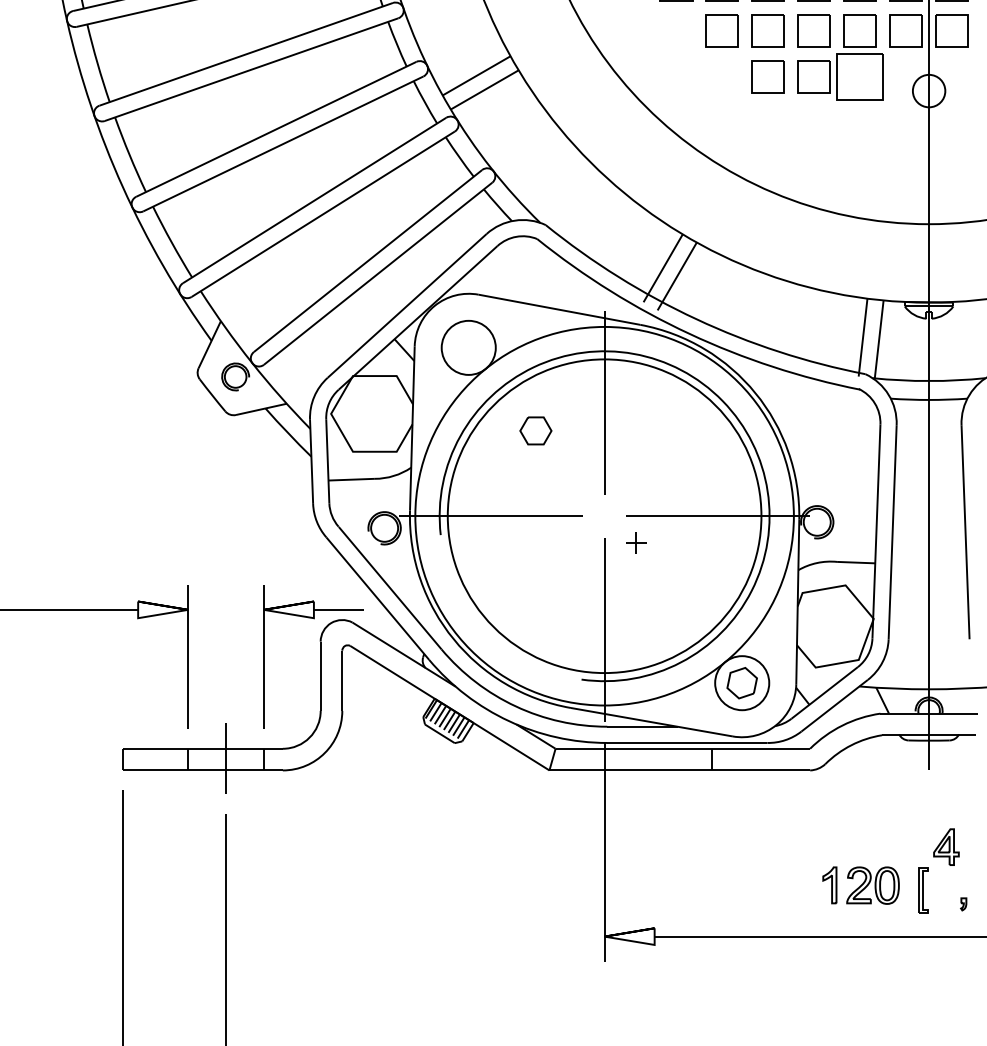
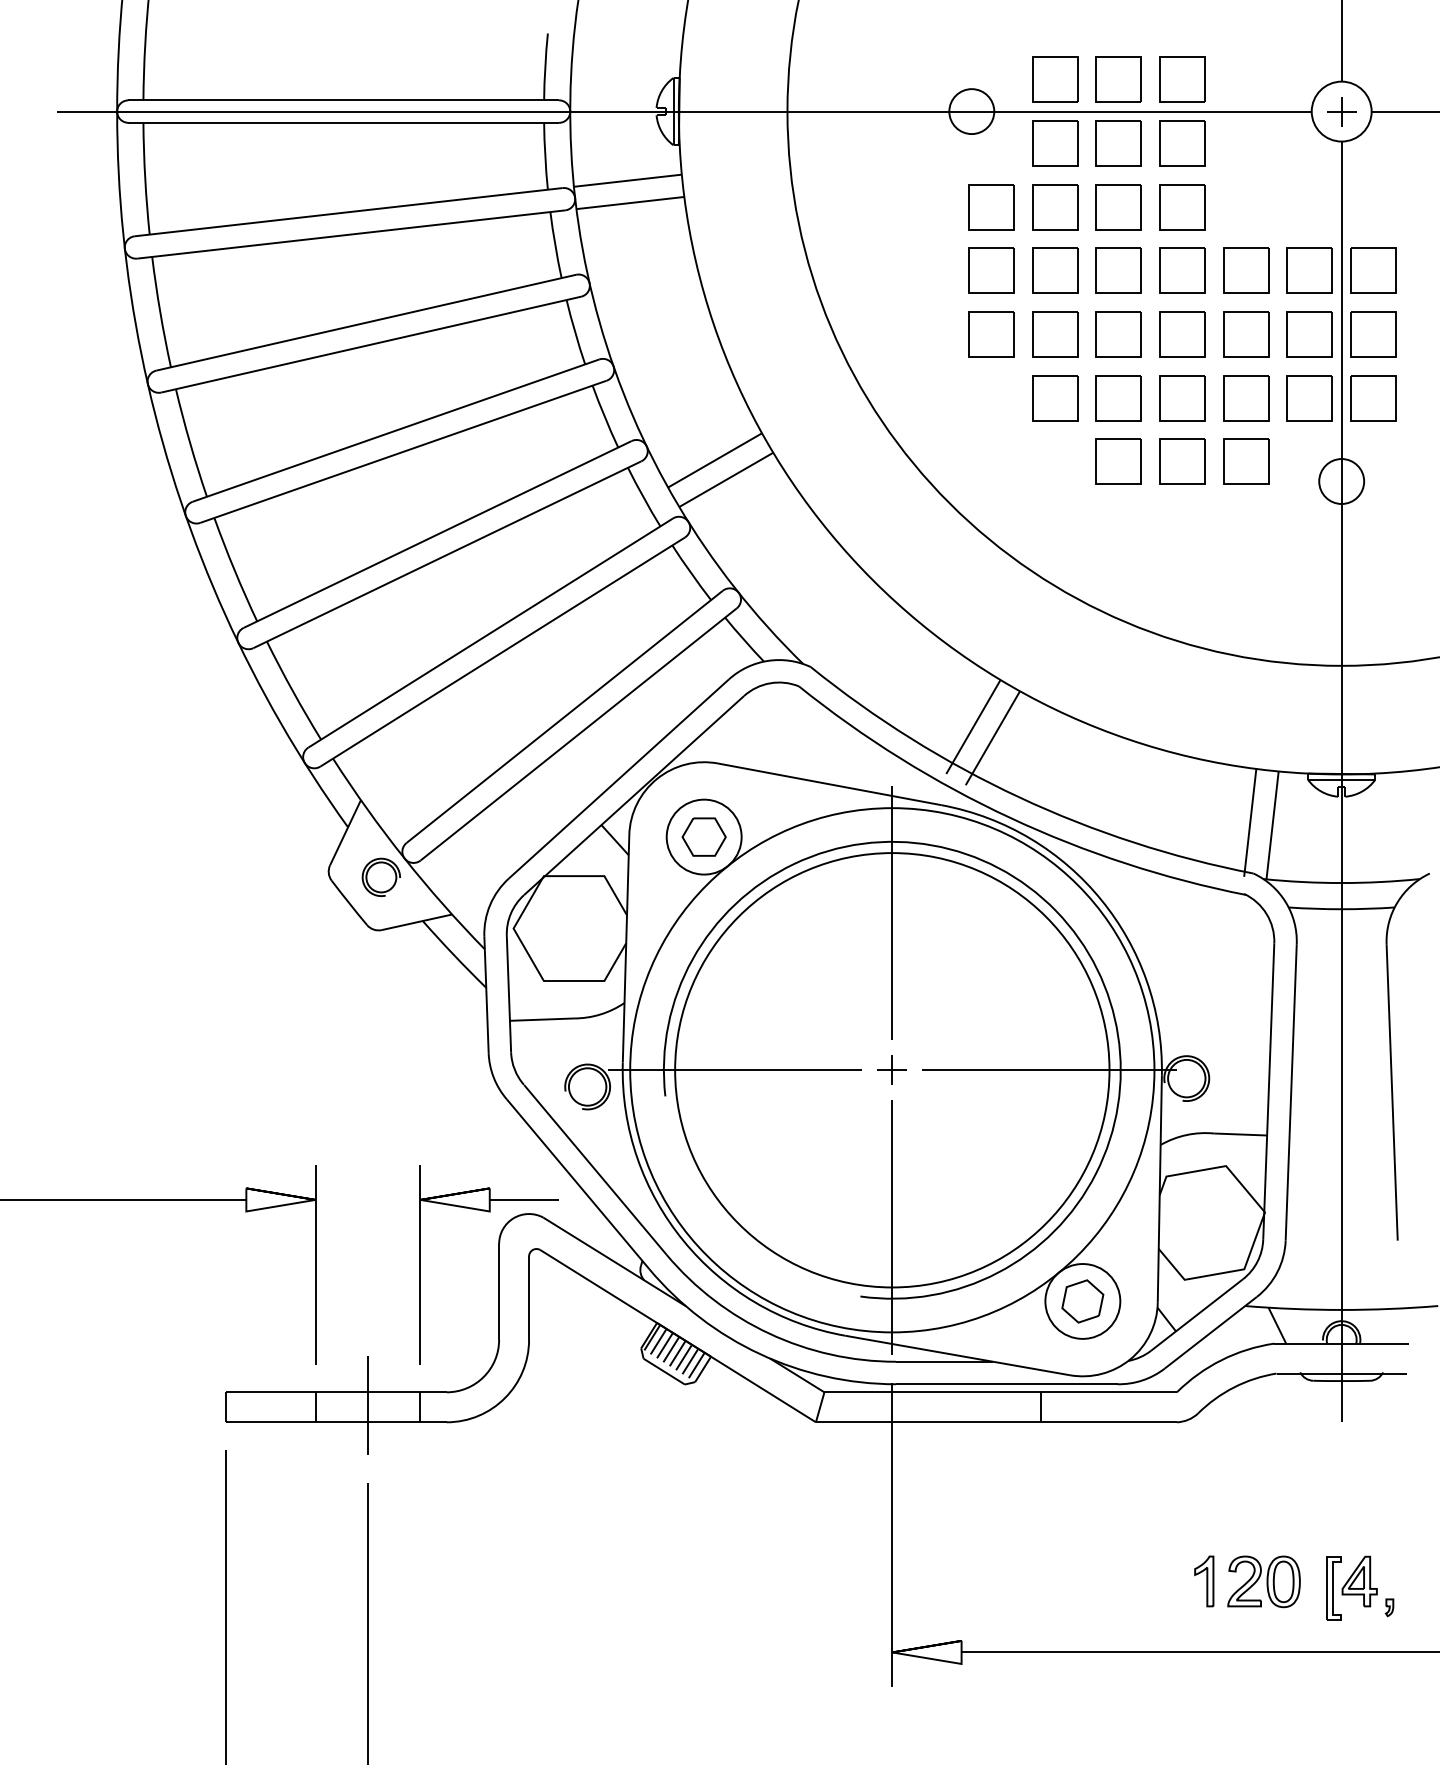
part: (860, 76) -> (1246, 461), size x0.71
part: (535, 430) -> (703, 836), moved
part: (635, 542) -> (891, 1069), moved
part: (946, 847) -> (1359, 1581), moved

